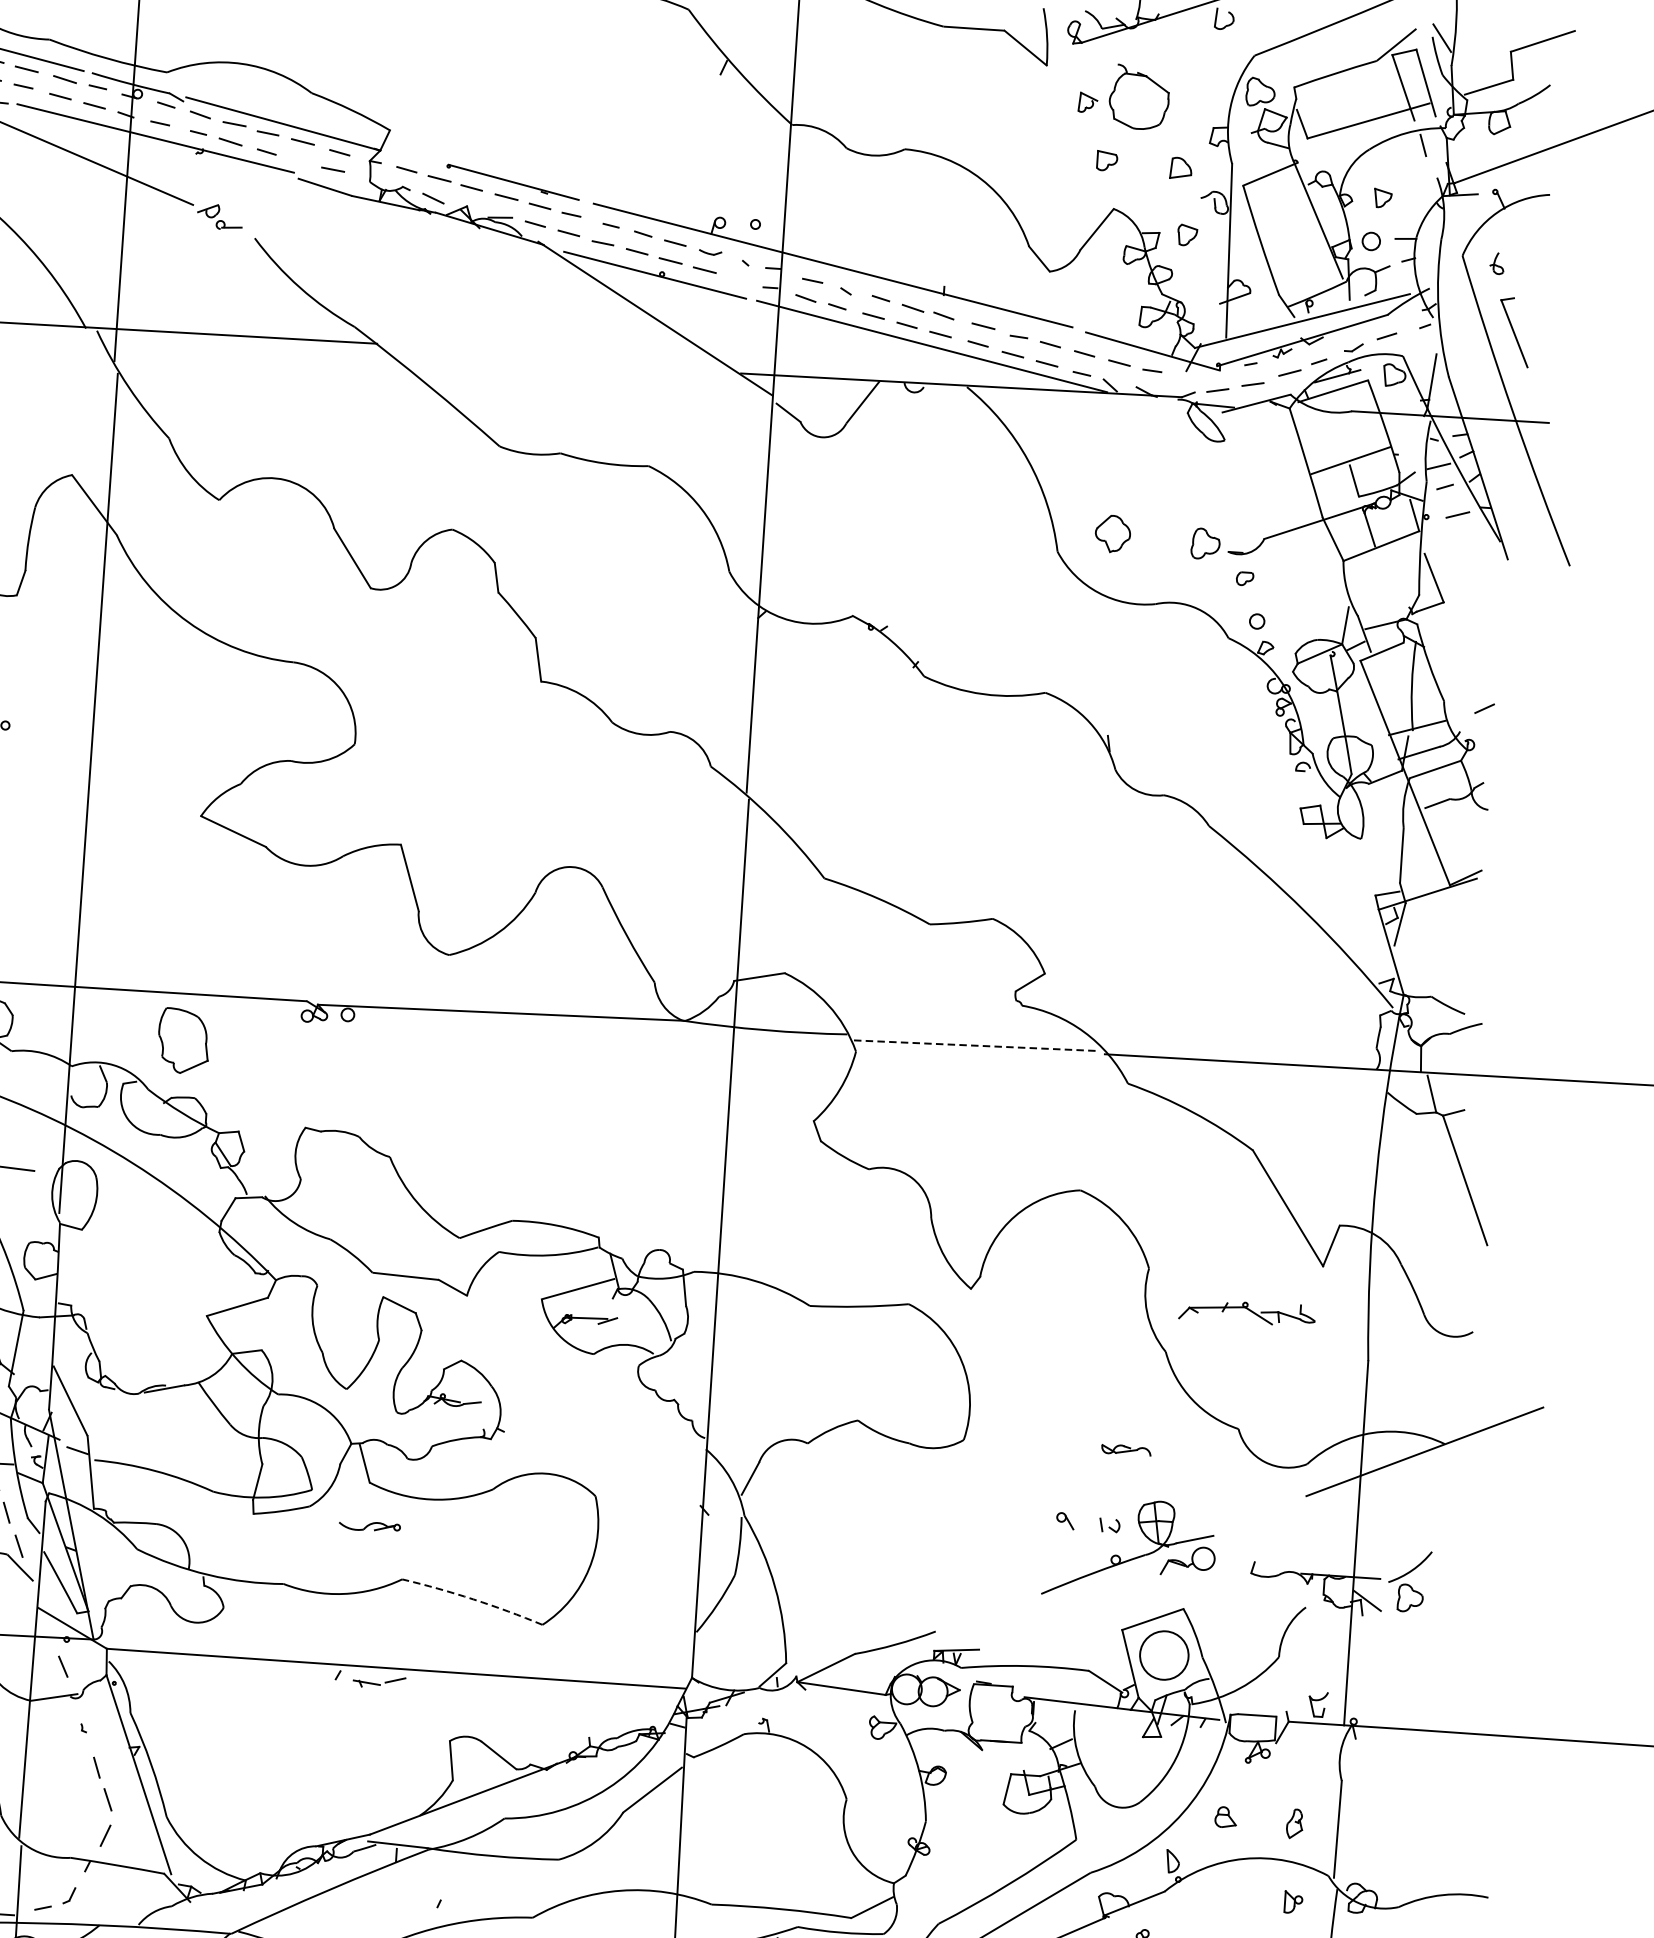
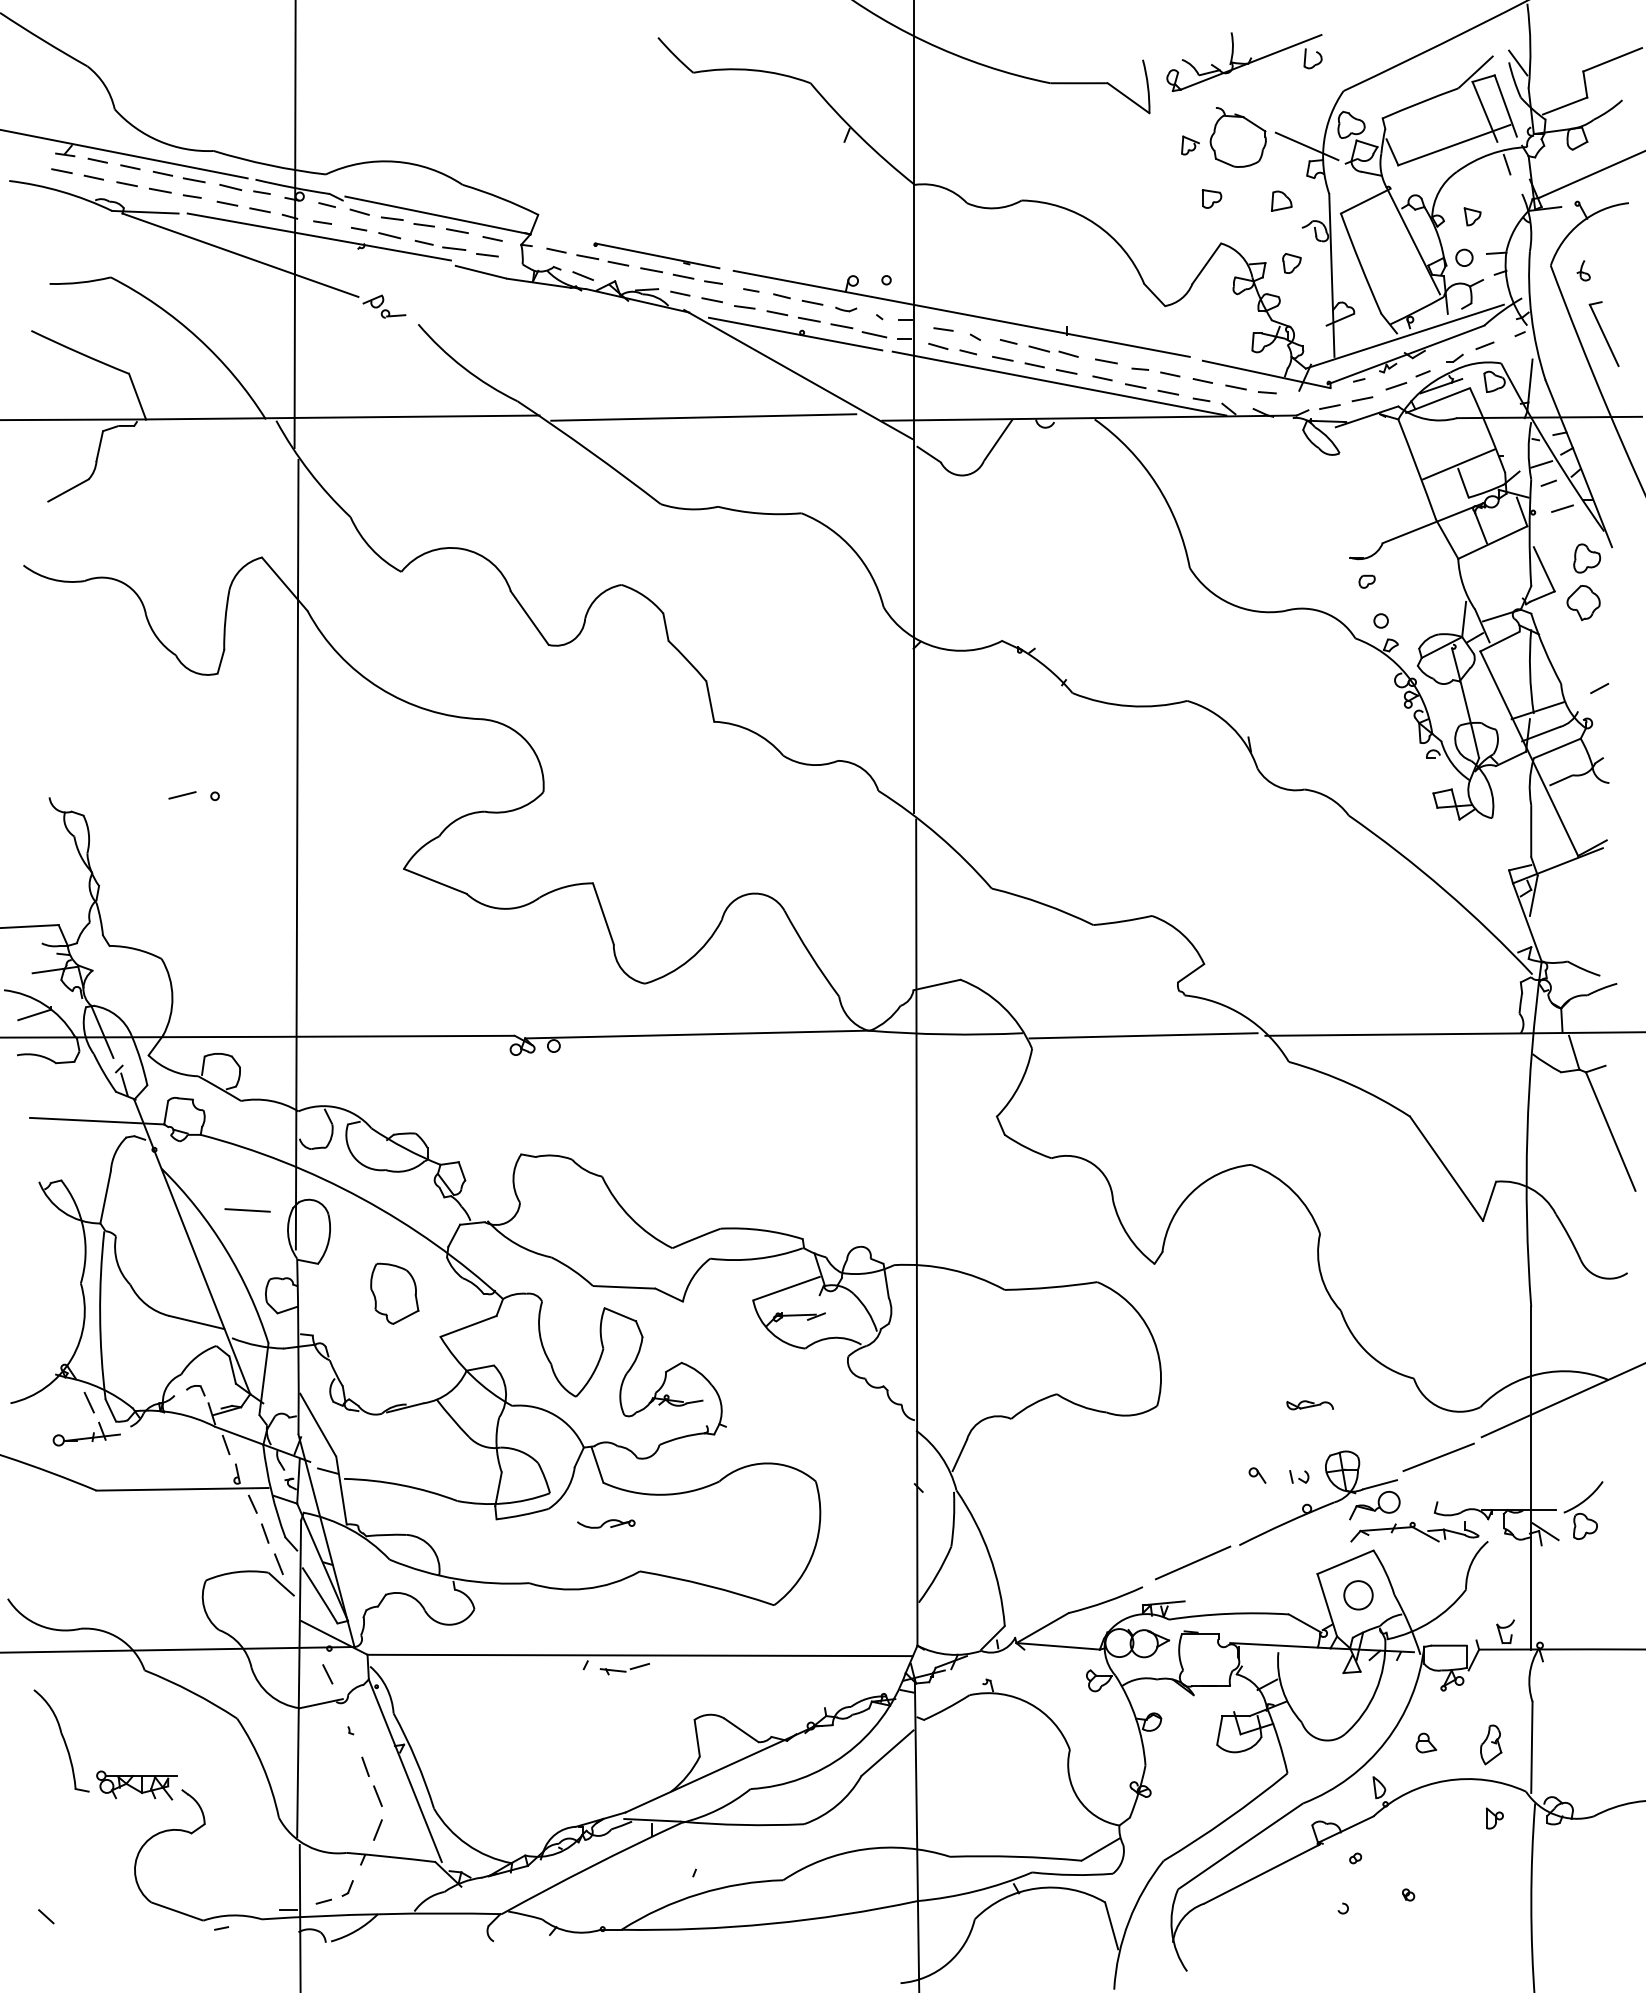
line: (1211, 111) -> (1306, 146), added
line: (298, 160) -> (454, 248), added
line: (738, 281) -> (874, 334), added
line: (551, 357) -> (703, 417), added
part: (1112, 534) -> (1583, 603), moved
part: (1206, 543) -> (1587, 558), moved
part: (183, 1040) -> (394, 1293), moved
line: (976, 1045) -> (1144, 1035), dashed -> solid
part: (1246, 1312) -> (1414, 1531), moved
line: (1259, 1514) -> (1438, 1457), added
arc: (473, 1599) -> (707, 1585), dashed -> solid
line: (990, 1608) -> (1192, 1562), added
circle: (1164, 1655) -> (1358, 1595), size x0.62
part: (1295, 1823) -> (1491, 1744), size x1.43

